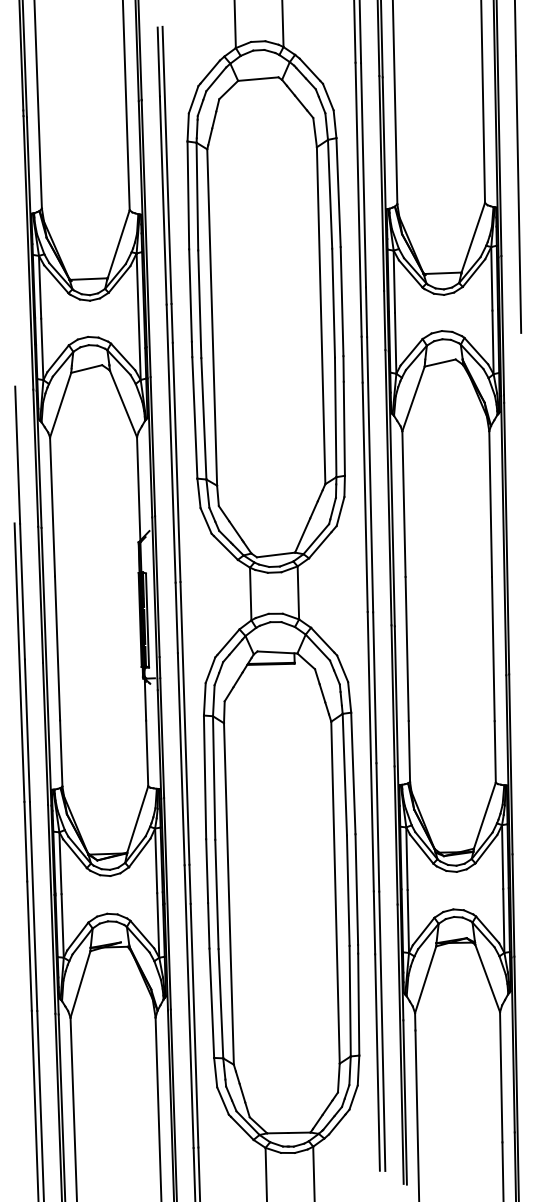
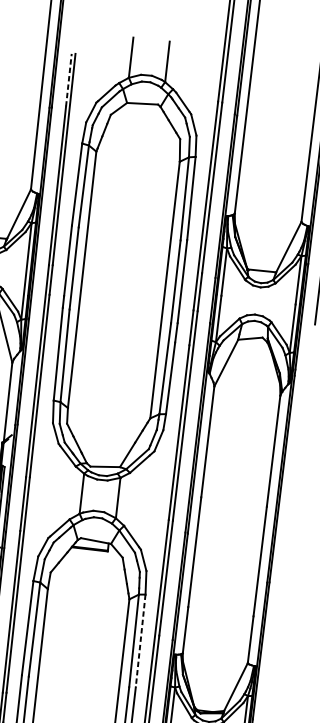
line: (158, 62) -> (68, 80), solid -> dashed
line: (353, 773) -> (140, 641), solid -> dashed

